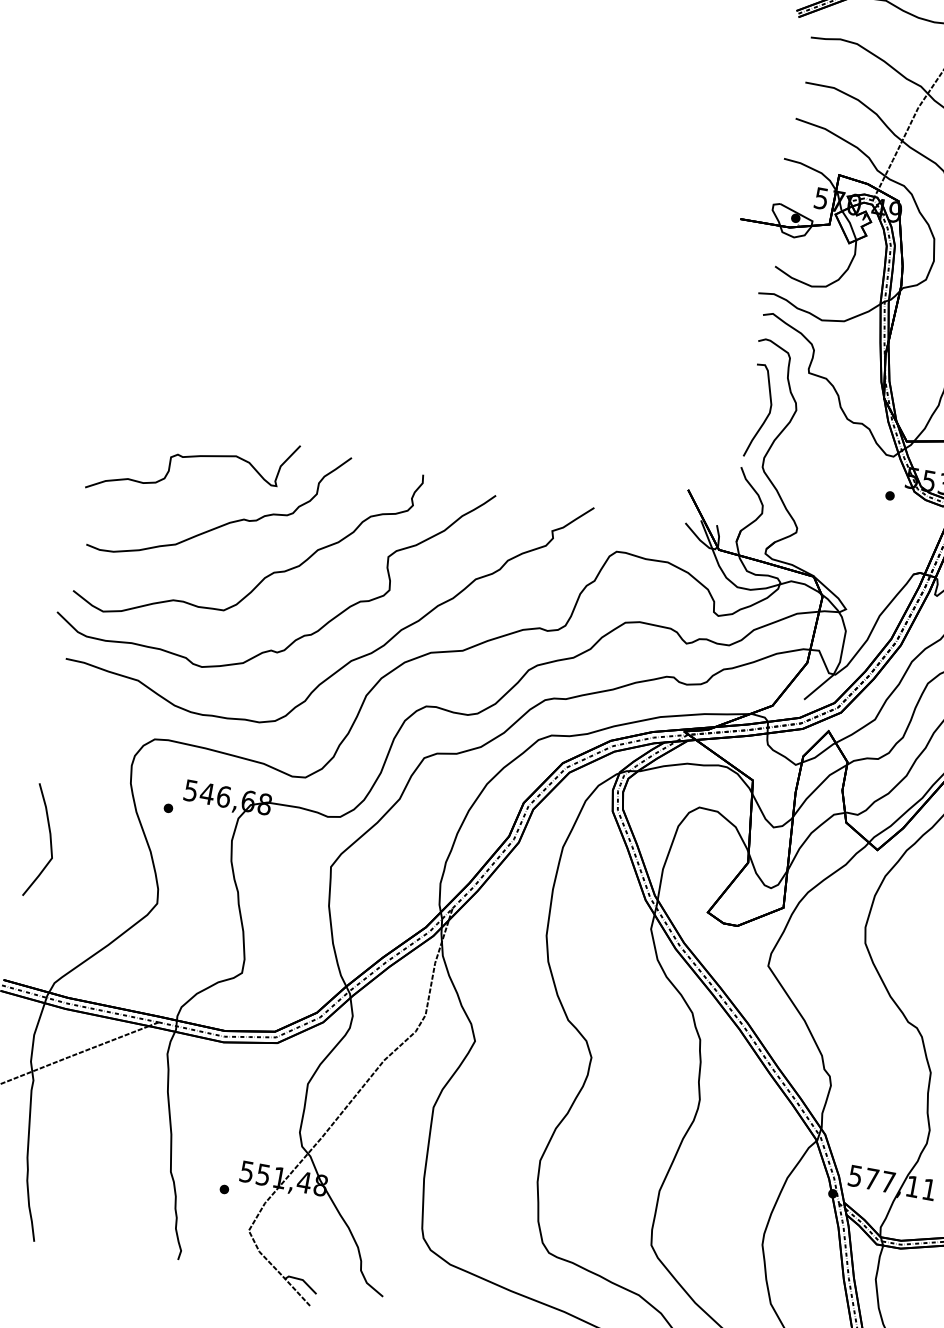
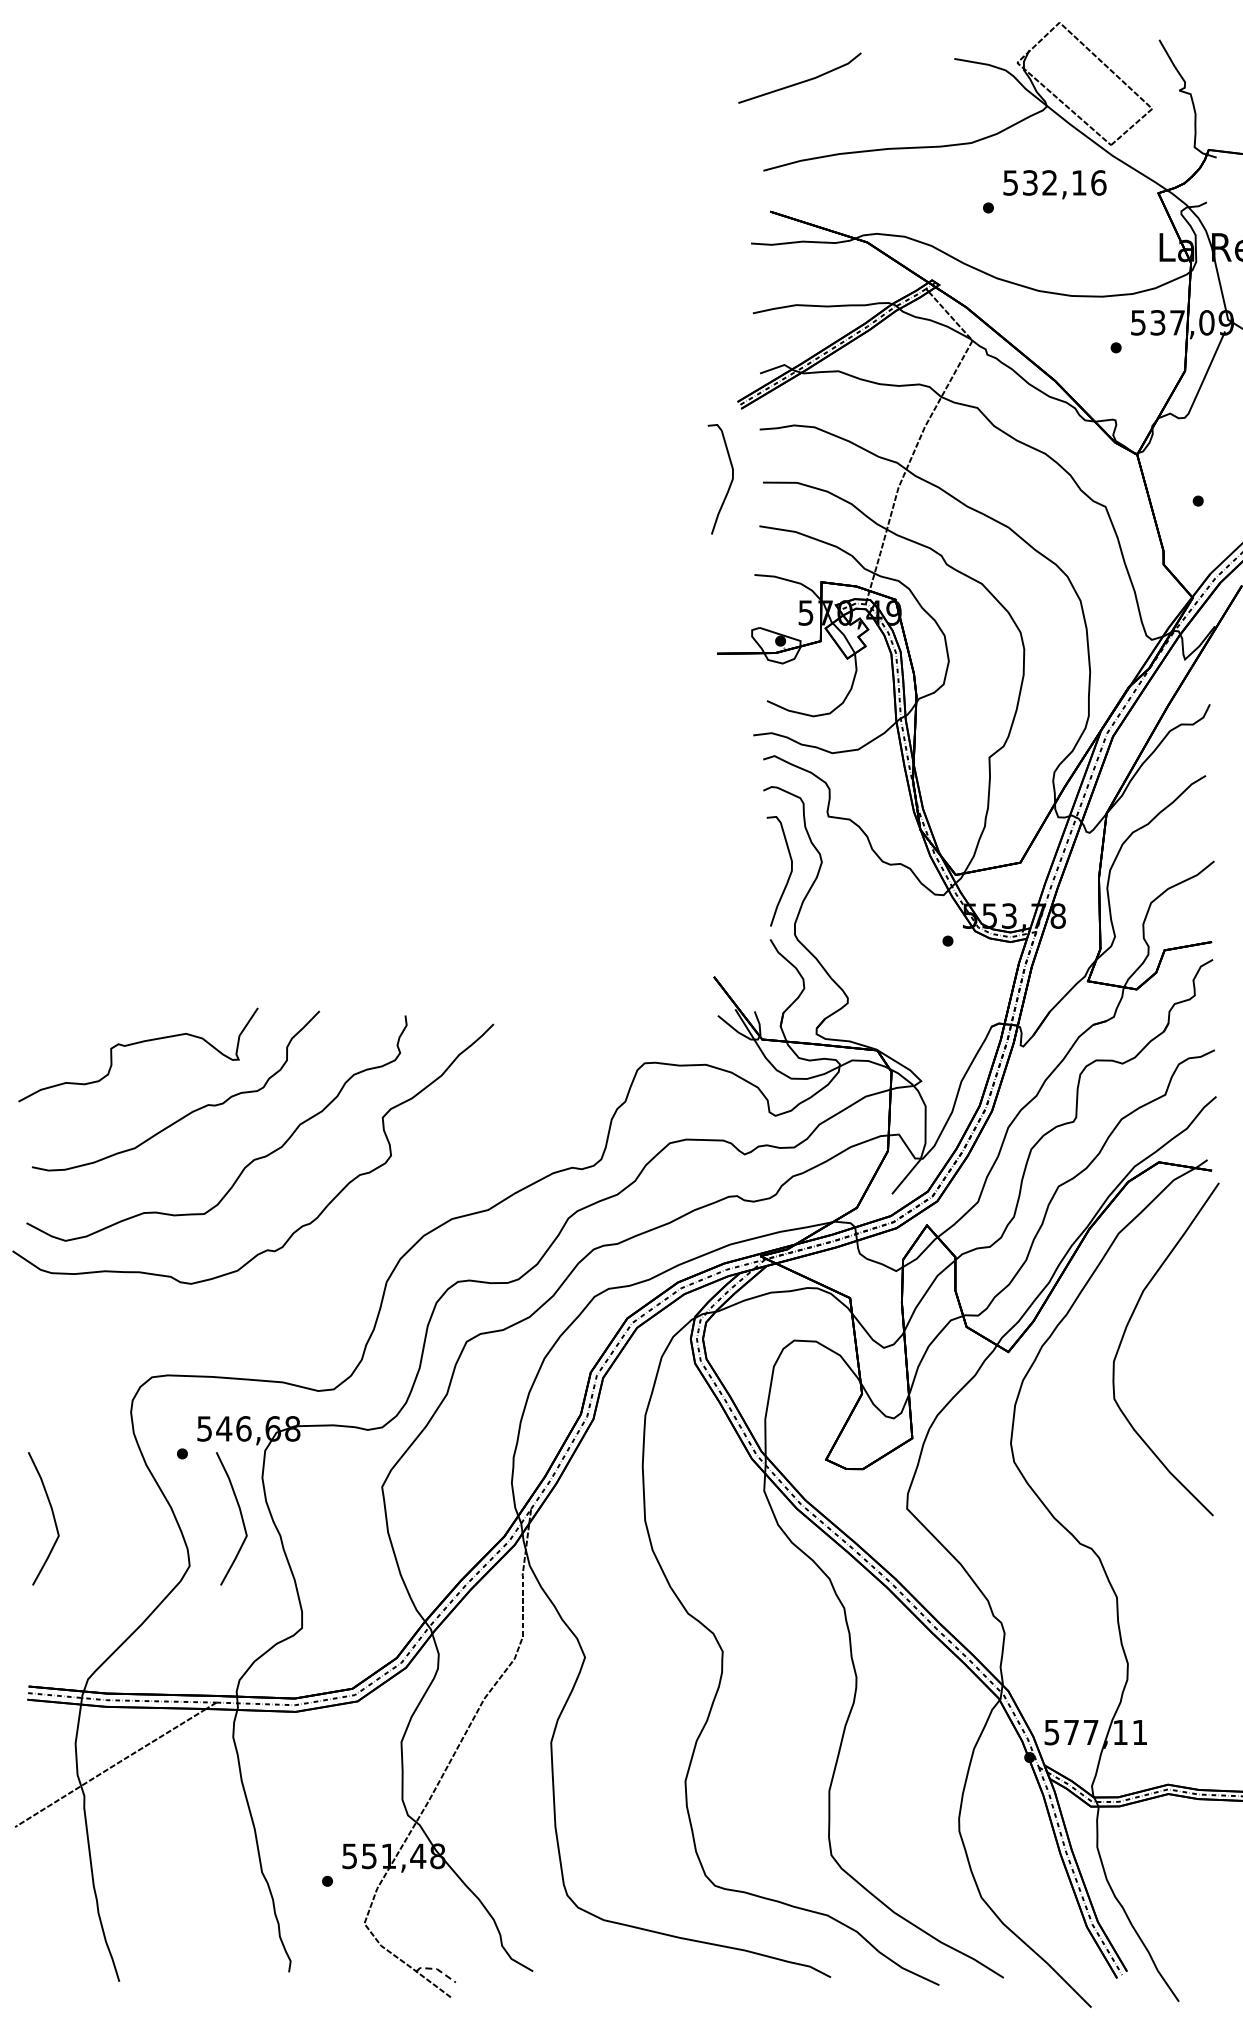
curve: (777, 78) -> (729, 484), added
curve: (352, 659) -> (362, 1243), removed
curve: (207, 869) -> (240, 1515), added
line: (303, 1280) -> (437, 1969), solid -> dashed

